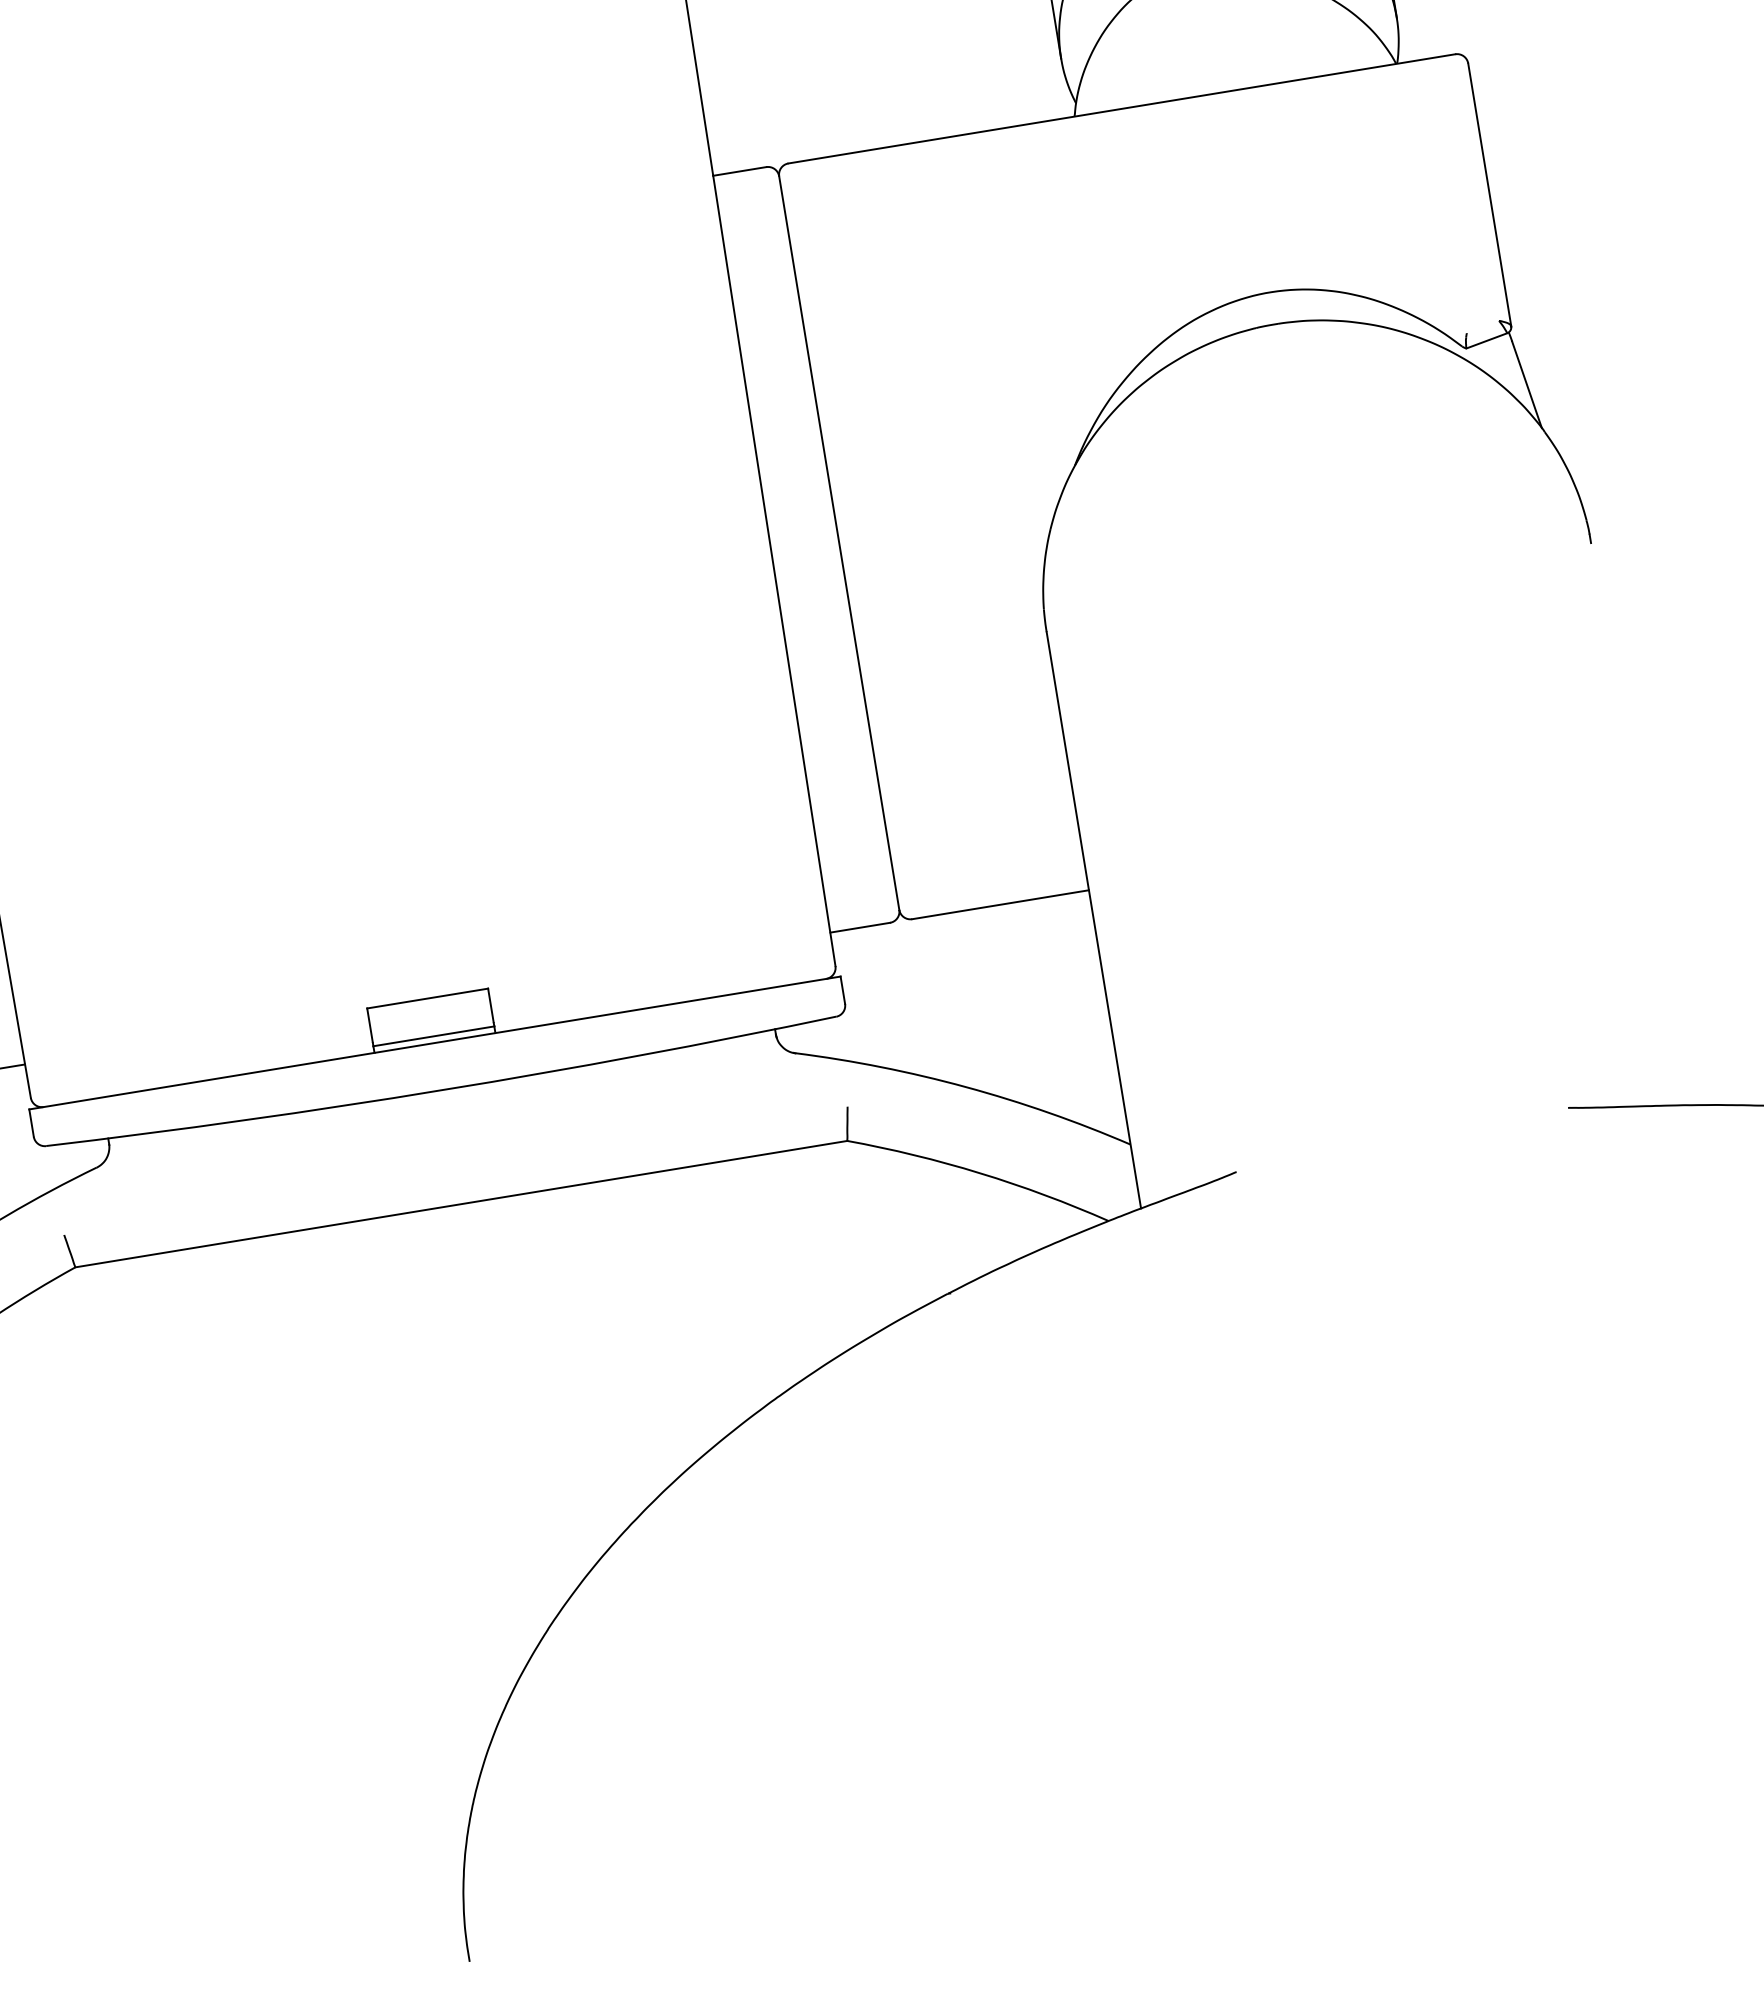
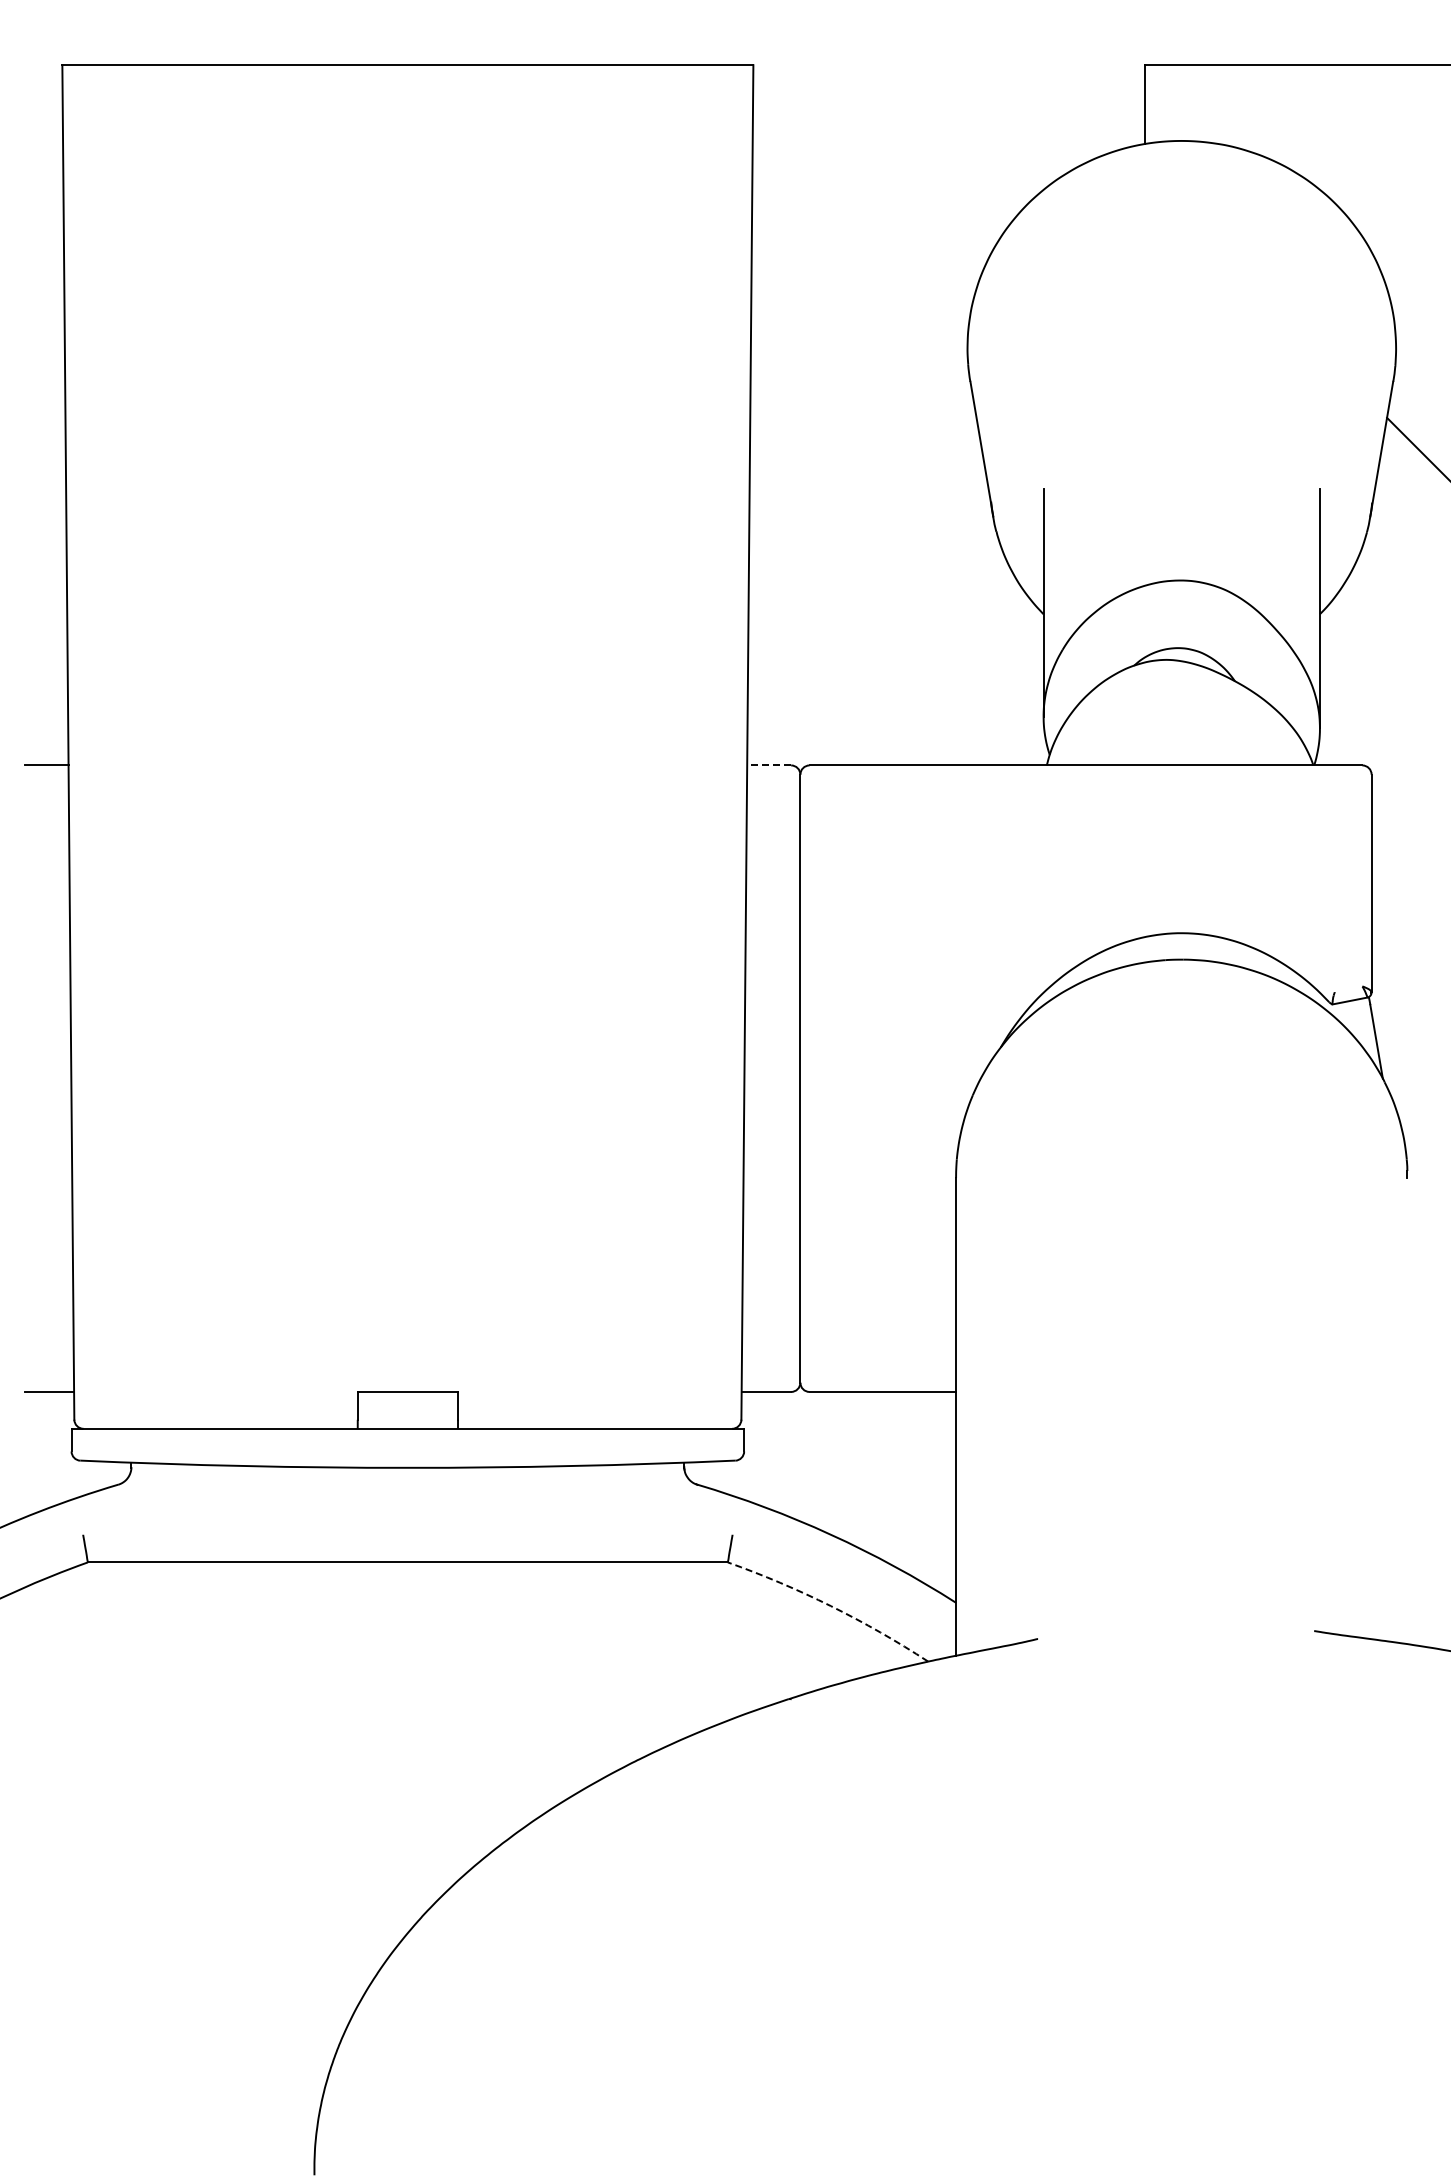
line: (738, 171) -> (768, 765), solid -> dashed
line: (433, 1036) -> (407, 1423), removed
arc: (979, 1173) -> (830, 1606), solid -> dashed

